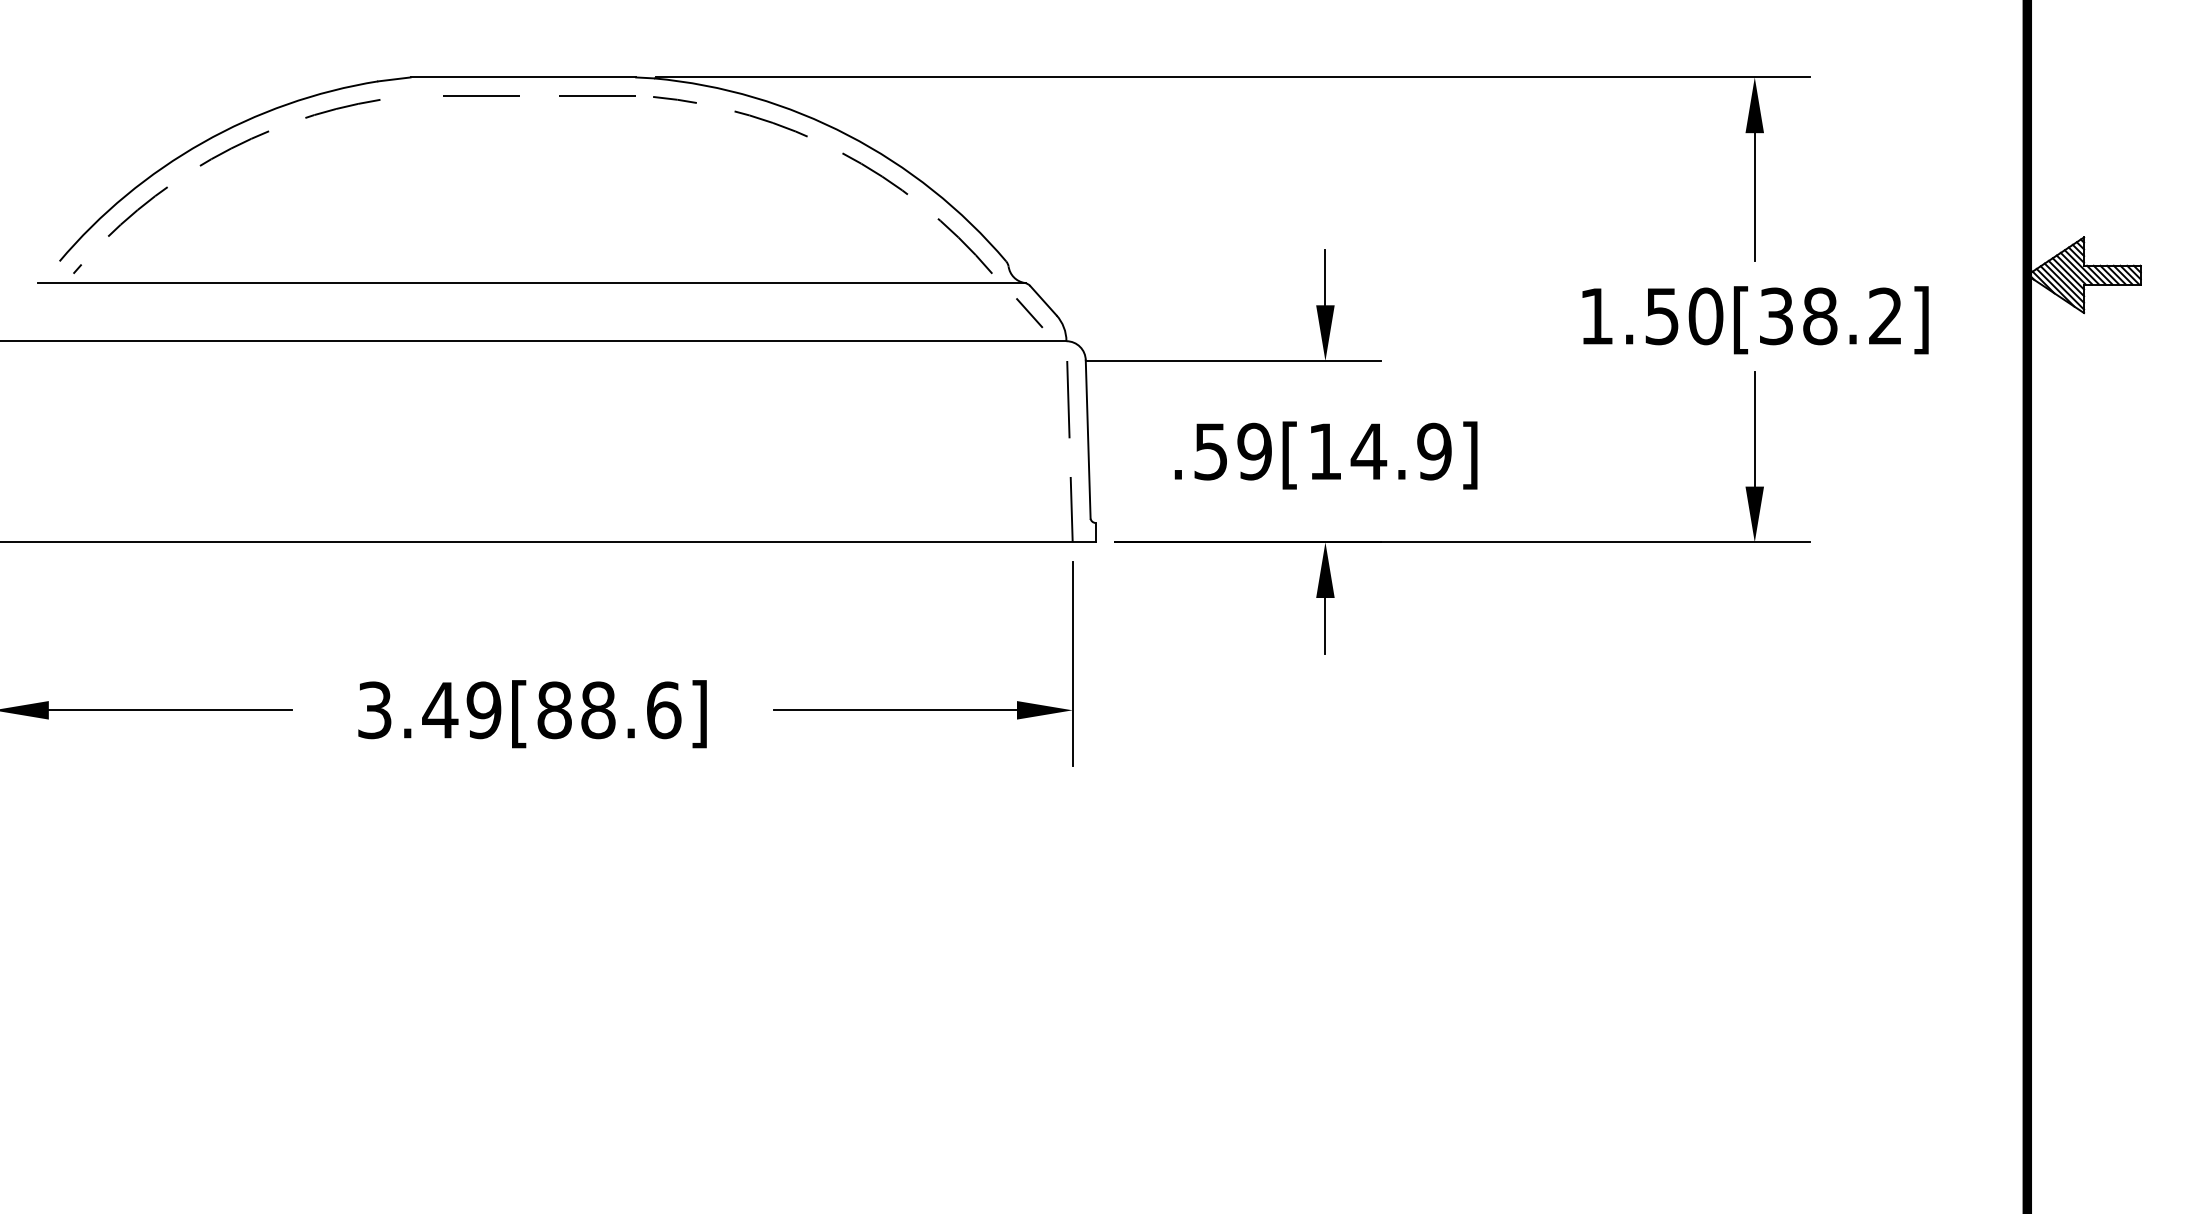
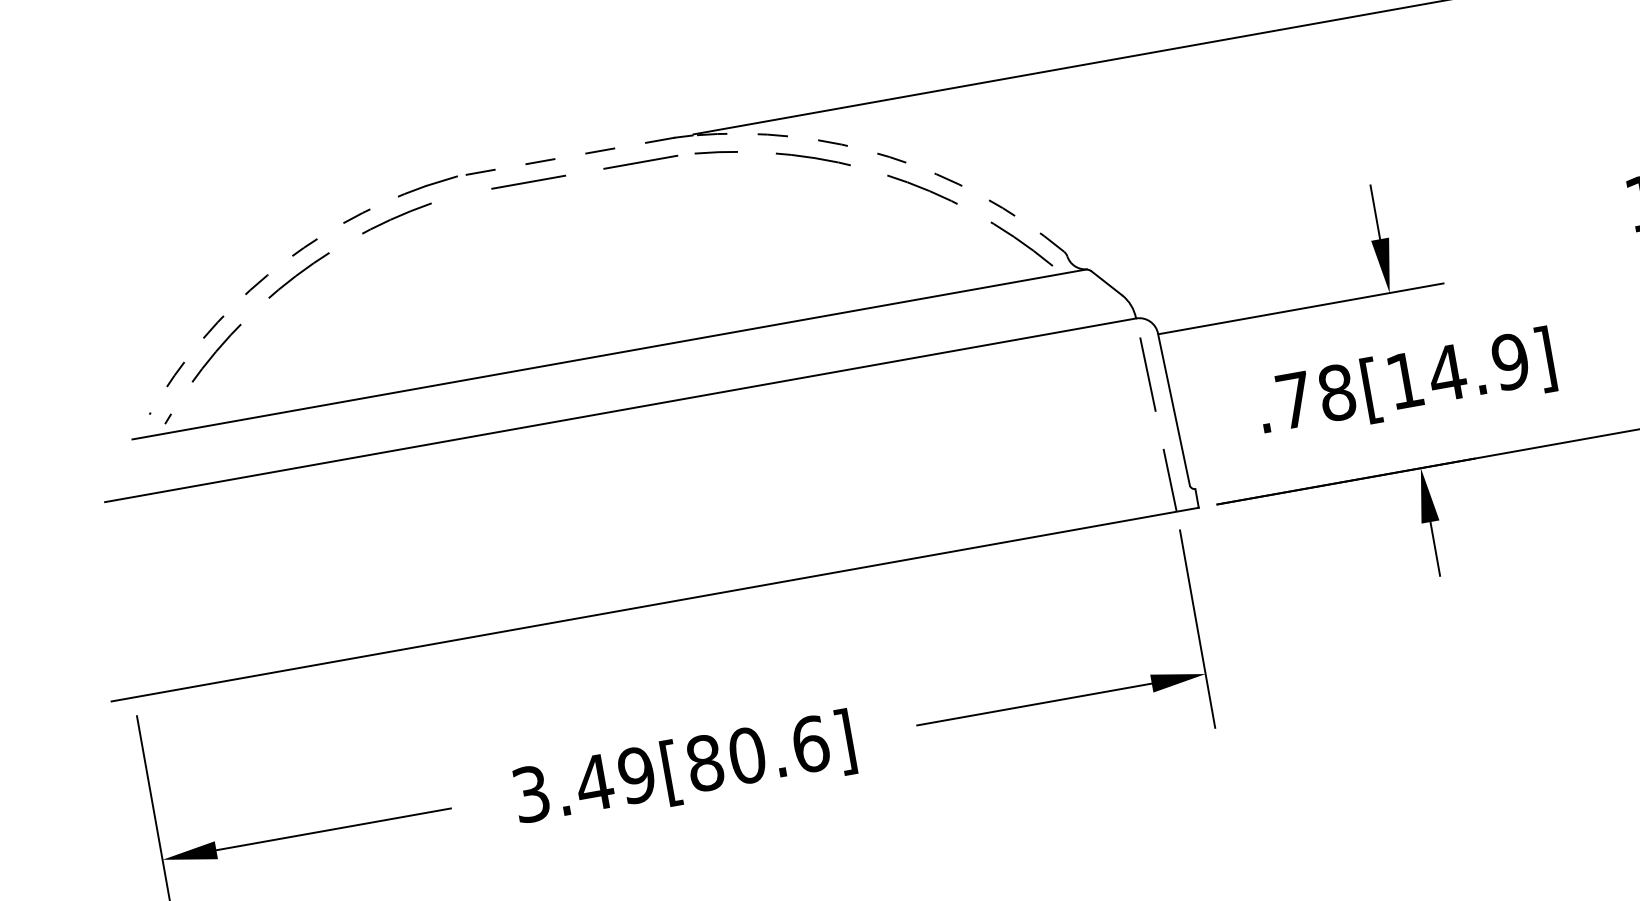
line: (523, 77) -> (566, 157), solid -> dashed
arc: (848, 135) -> (890, 157), solid -> dashed
arc: (202, 142) -> (267, 275), solid -> dashed
line: (1029, 313) -> (1095, 298), removed
text: (1232, 451) -> (1315, 396), .59[14.9] -> .78[14.9]
text: (598, 709) -> (747, 754), 3.49[88.6] -> 3.49[80.6]

